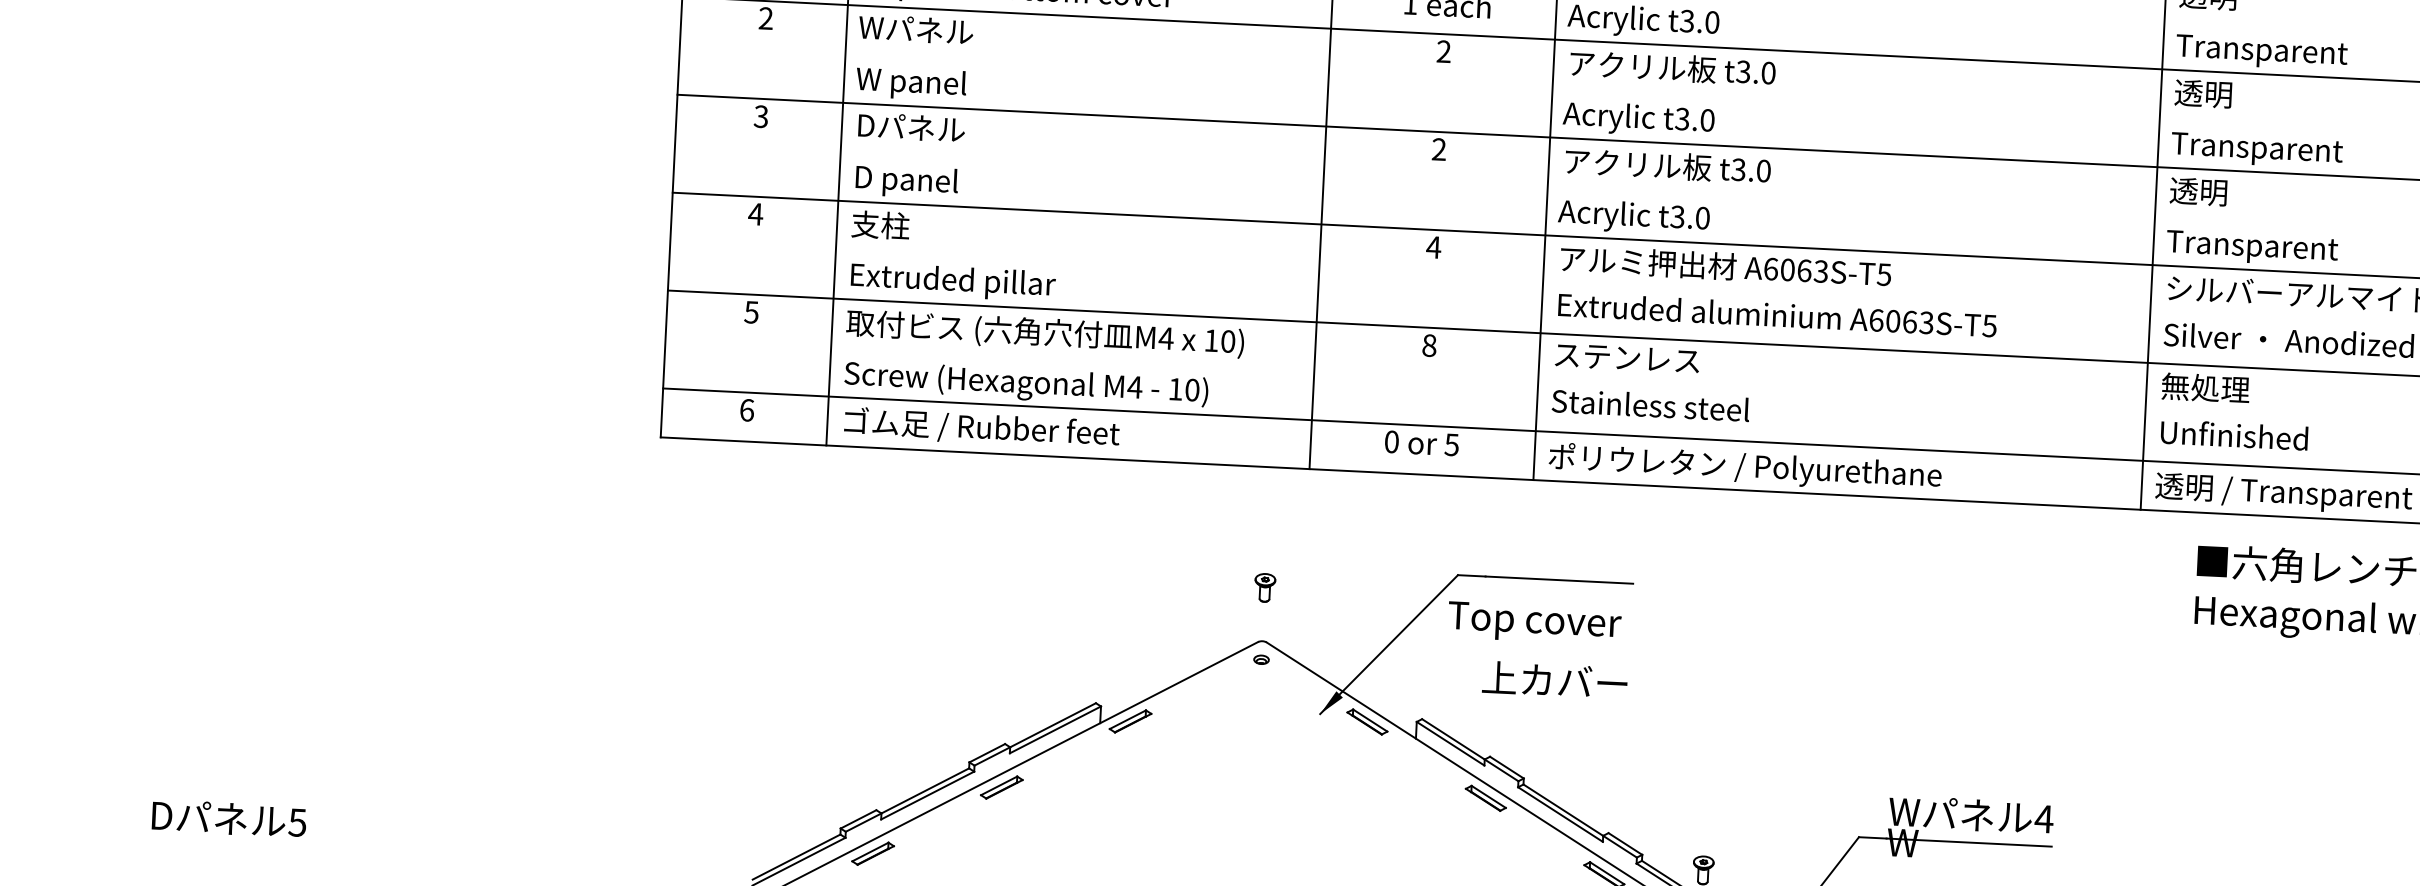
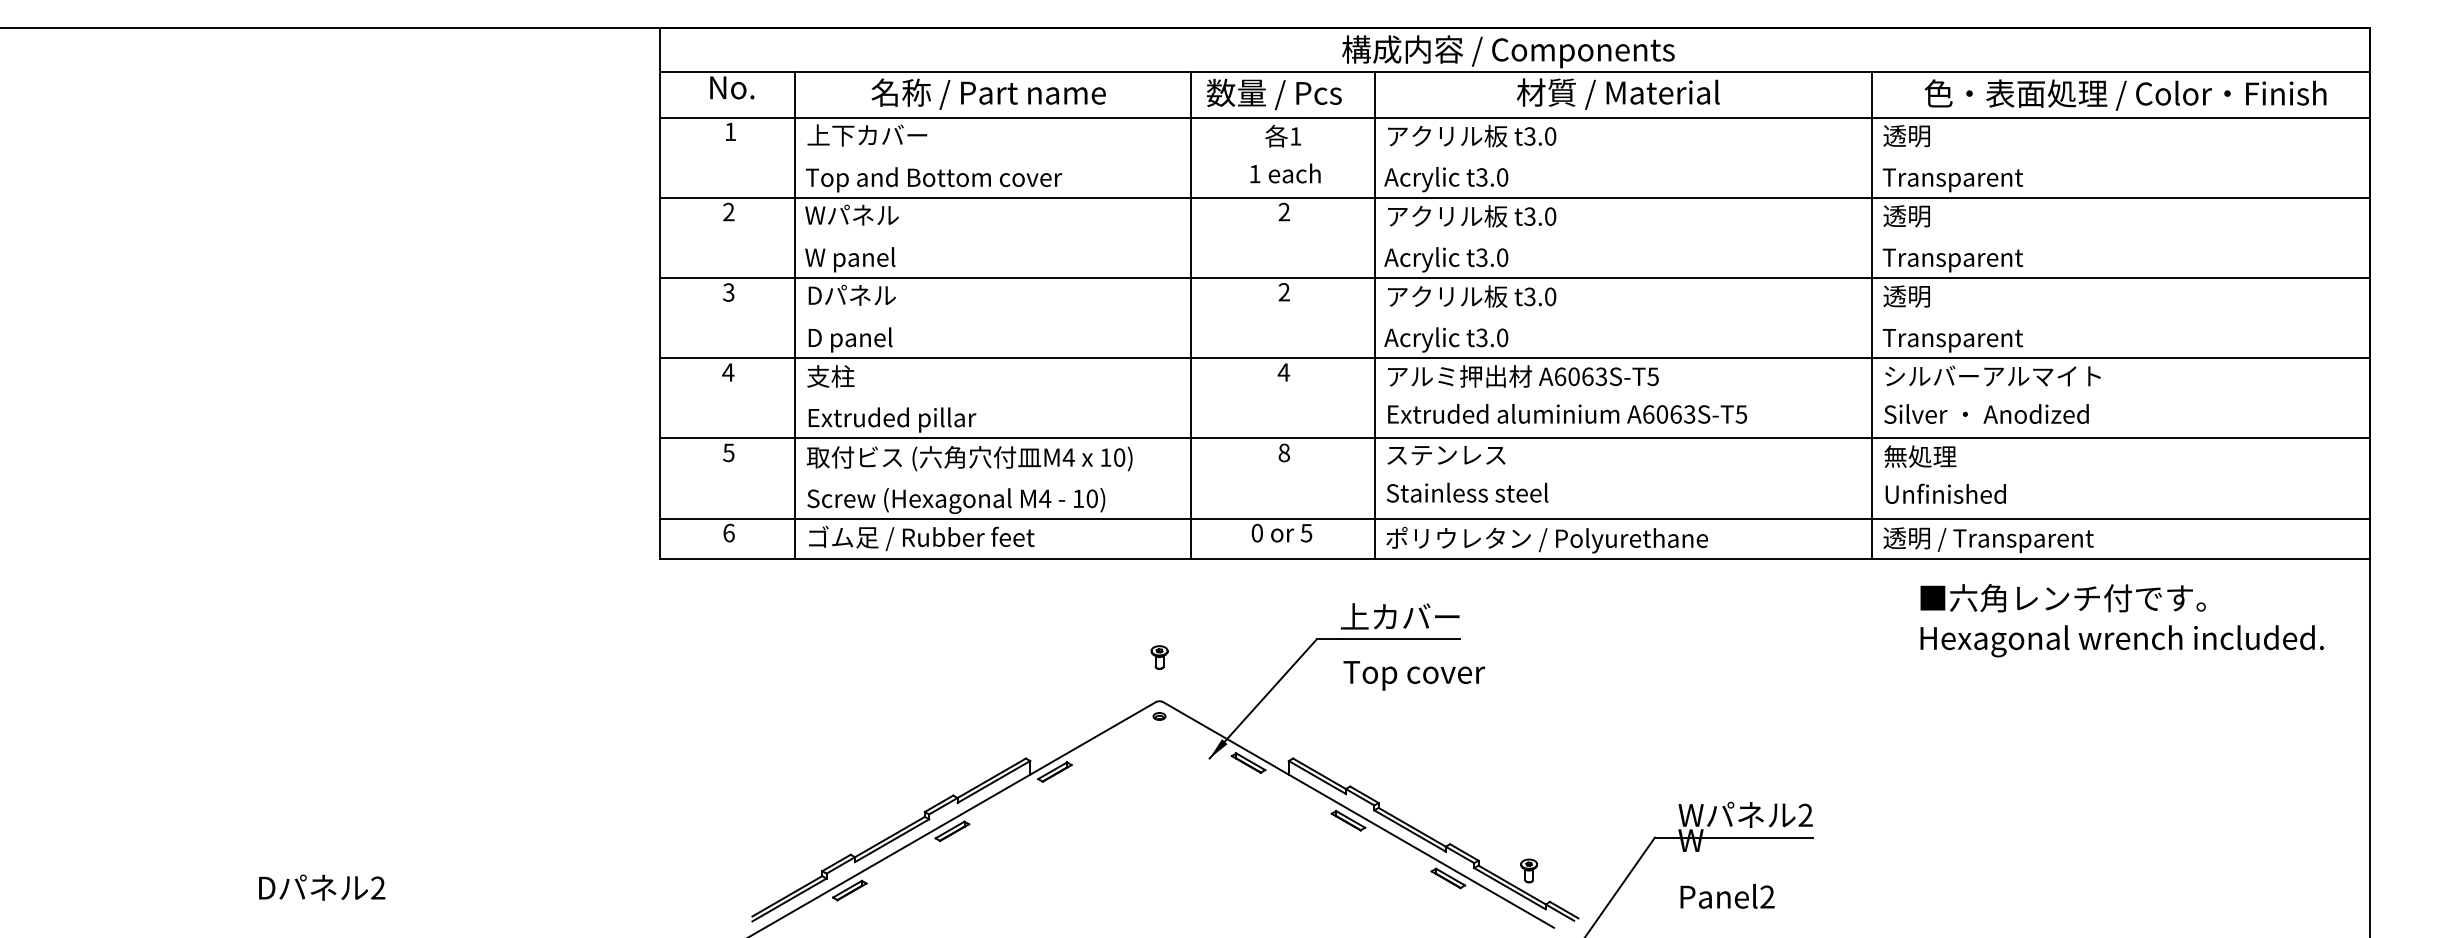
text: (1534, 623) -> (1414, 675), moved
text: (1555, 680) -> (1400, 616), moved
text: (2044, 818) -> (1805, 814), 4 -> 2
text: (296, 821) -> (377, 887), 5 -> 2

